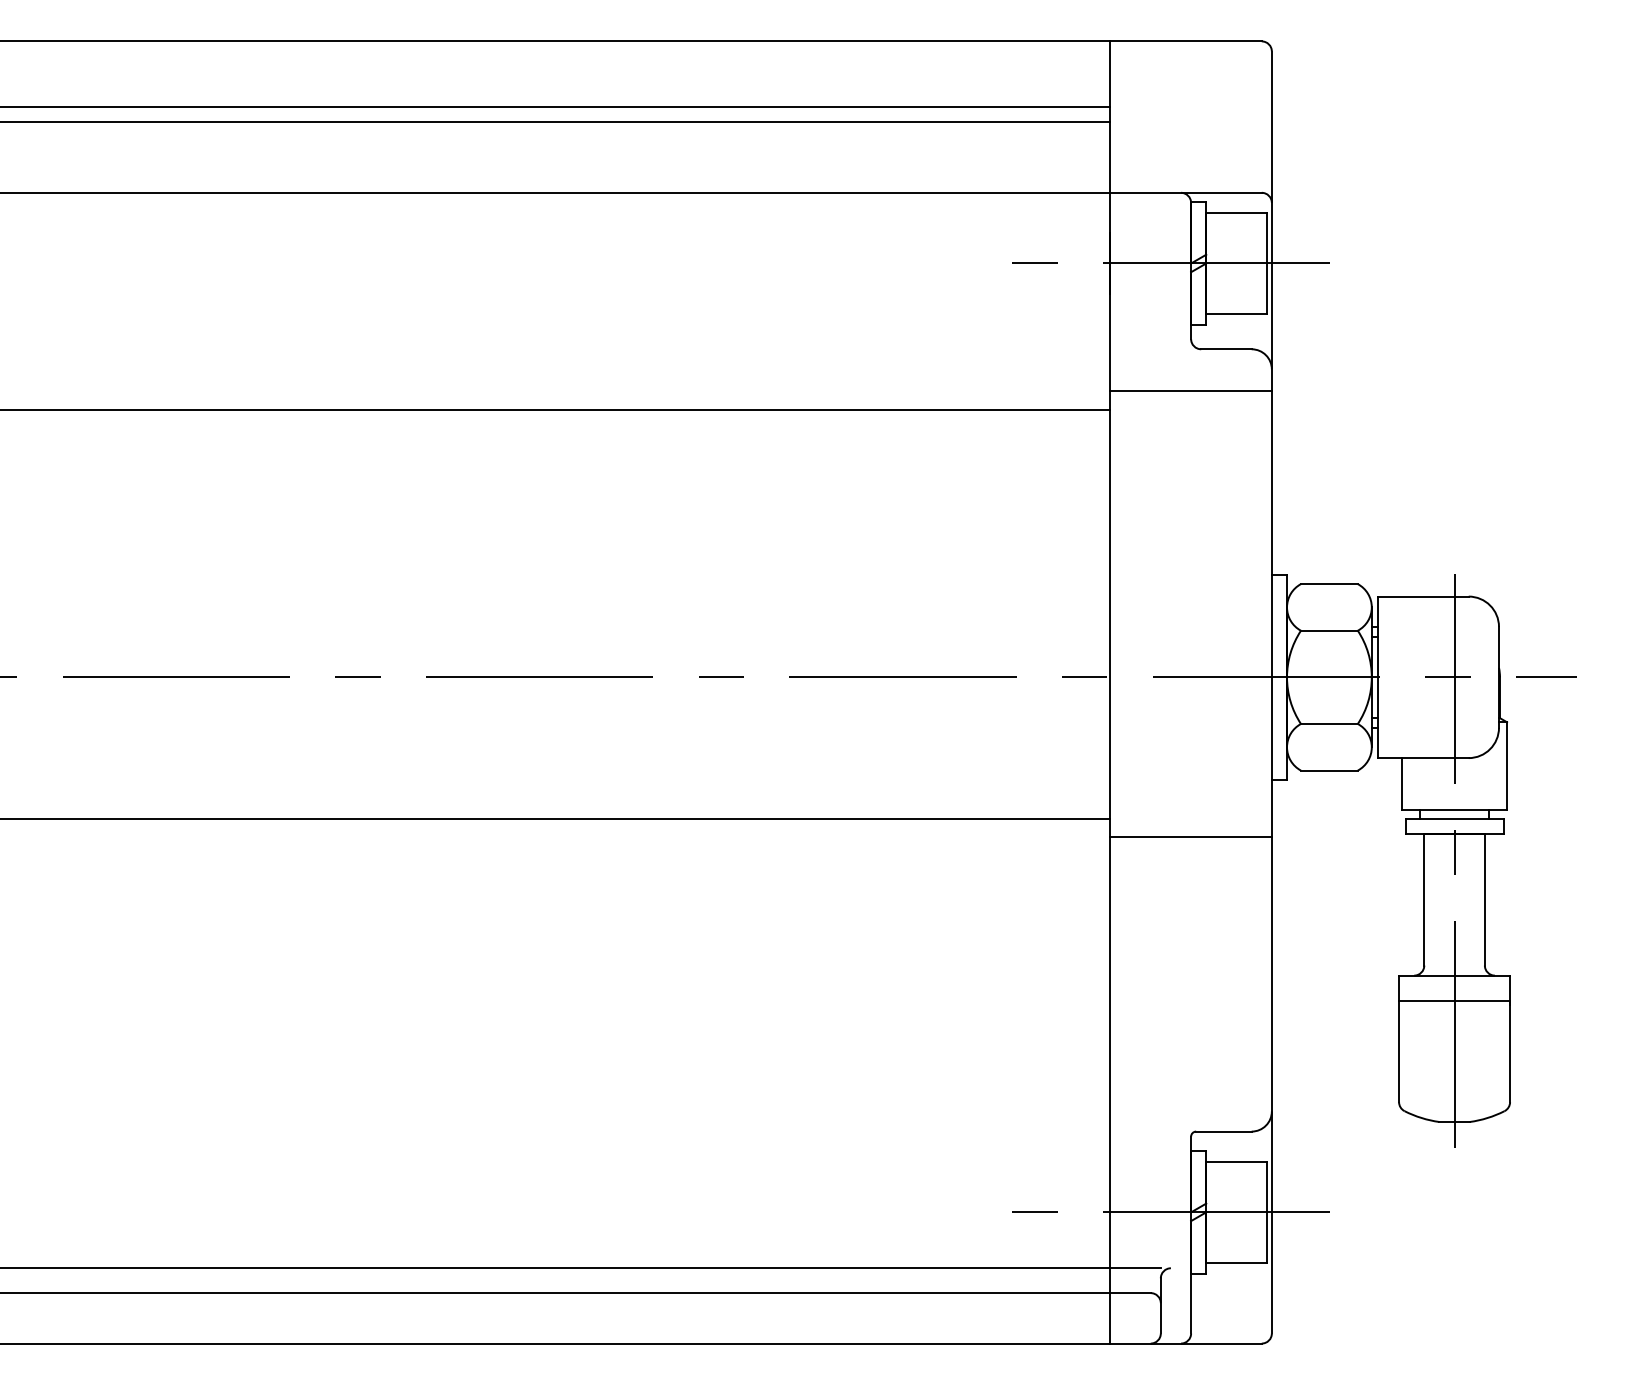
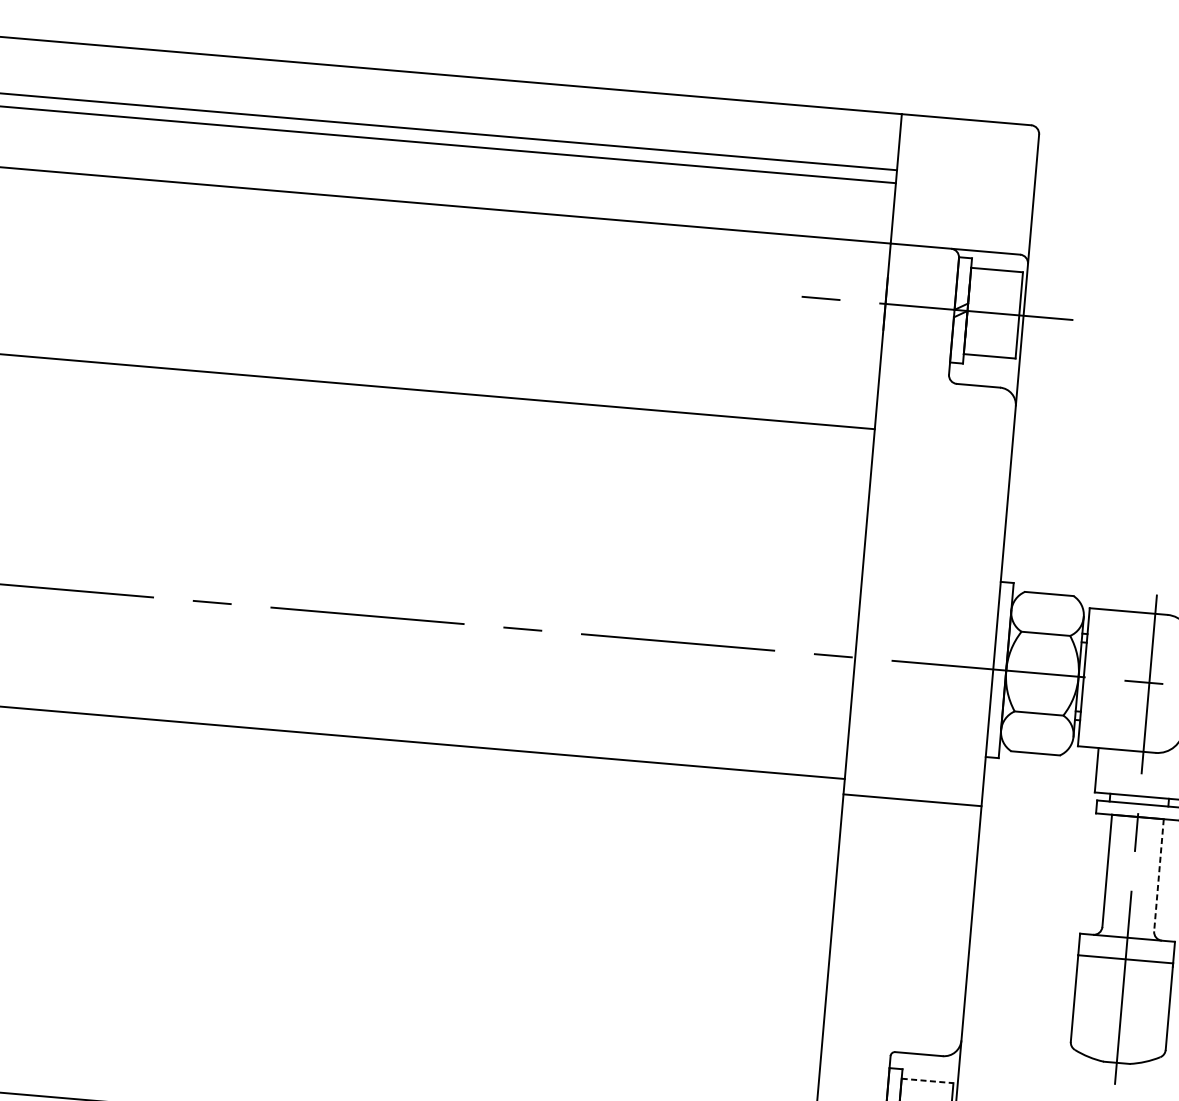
line: (1190, 391) -> (944, 419), removed
line: (1484, 899) -> (1158, 874), solid -> dashed
line: (1237, 1161) -> (928, 1080), solid -> dashed

